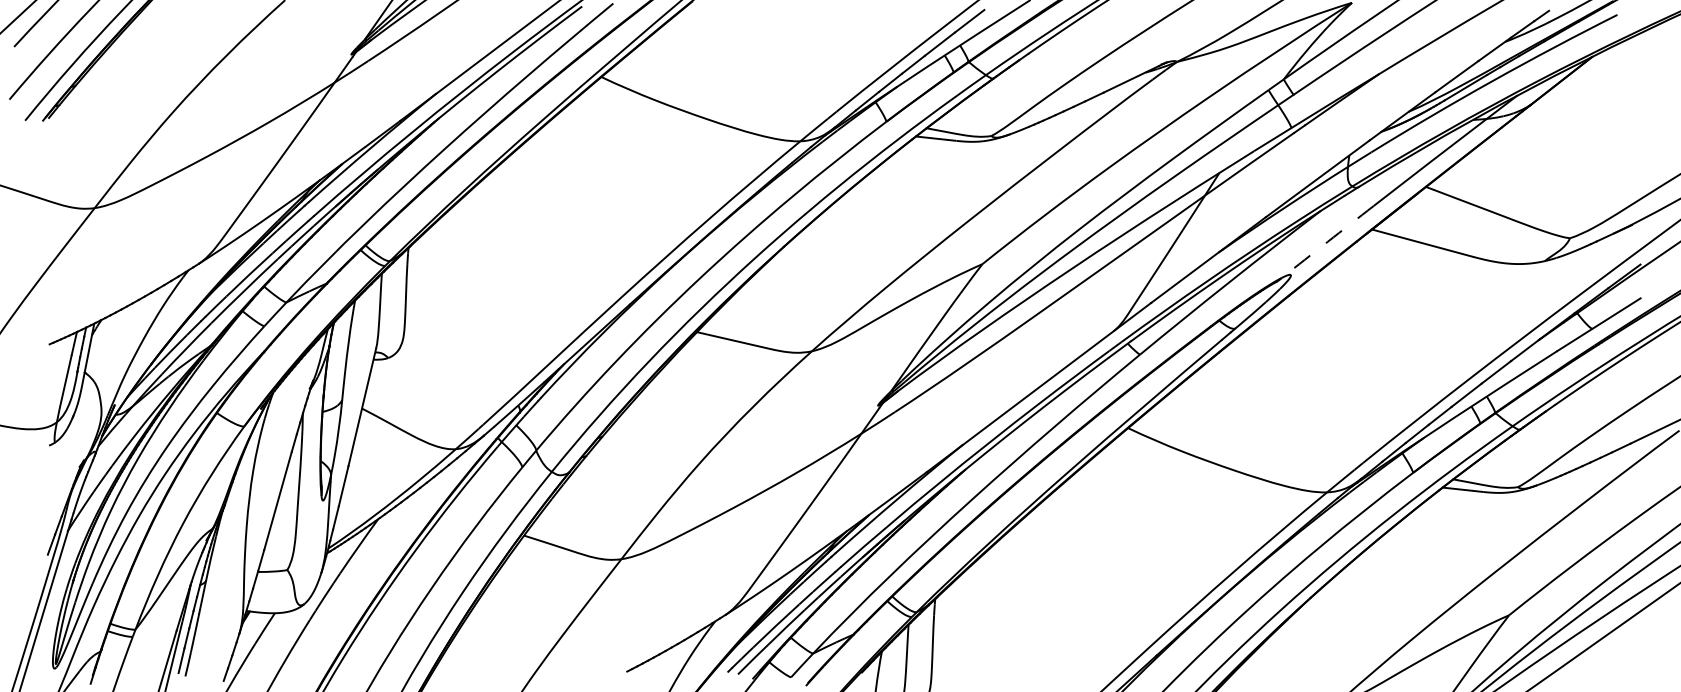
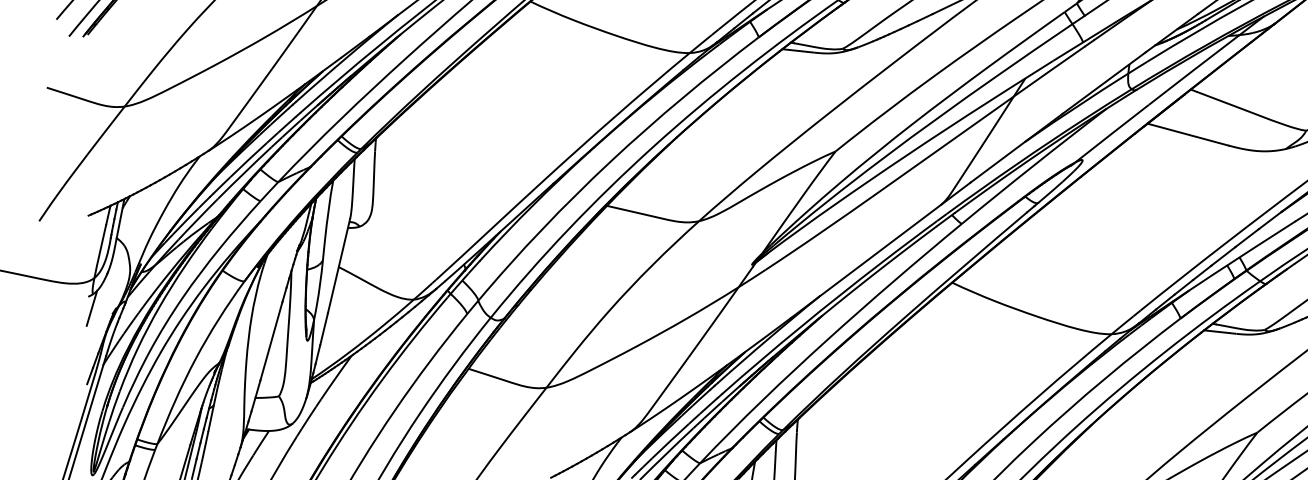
arc: (1327, 241) -> (1111, 133), dashed -> solid
line: (53, 459) -> (91, 307), added

